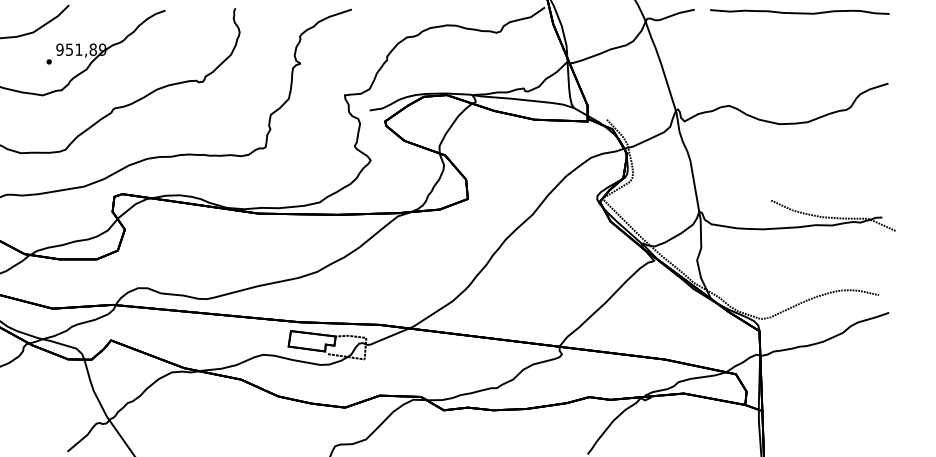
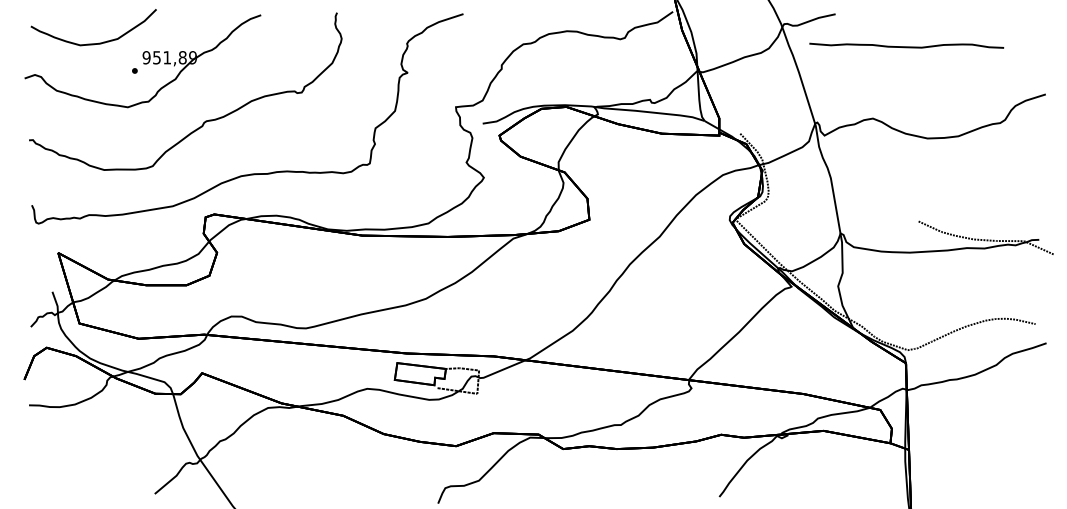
curve: (799, 12) -> (906, 46), moved

